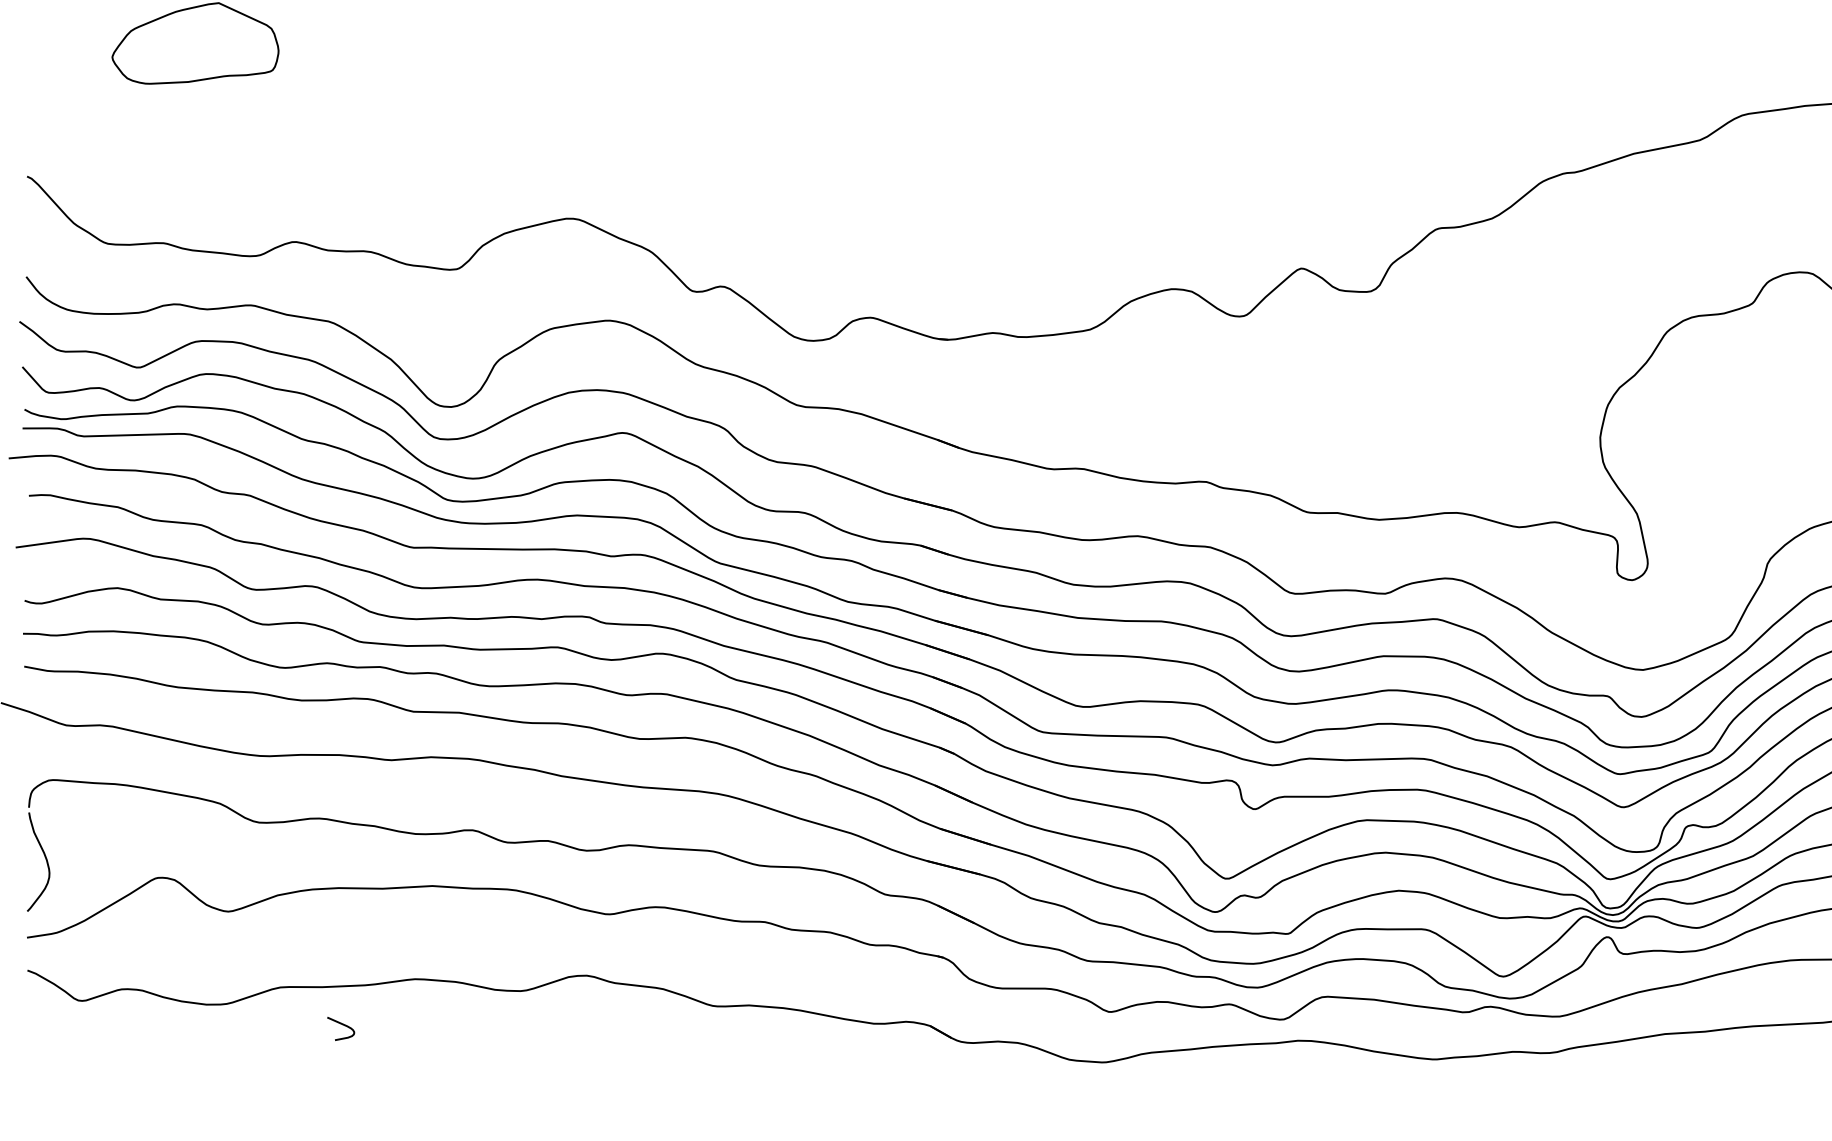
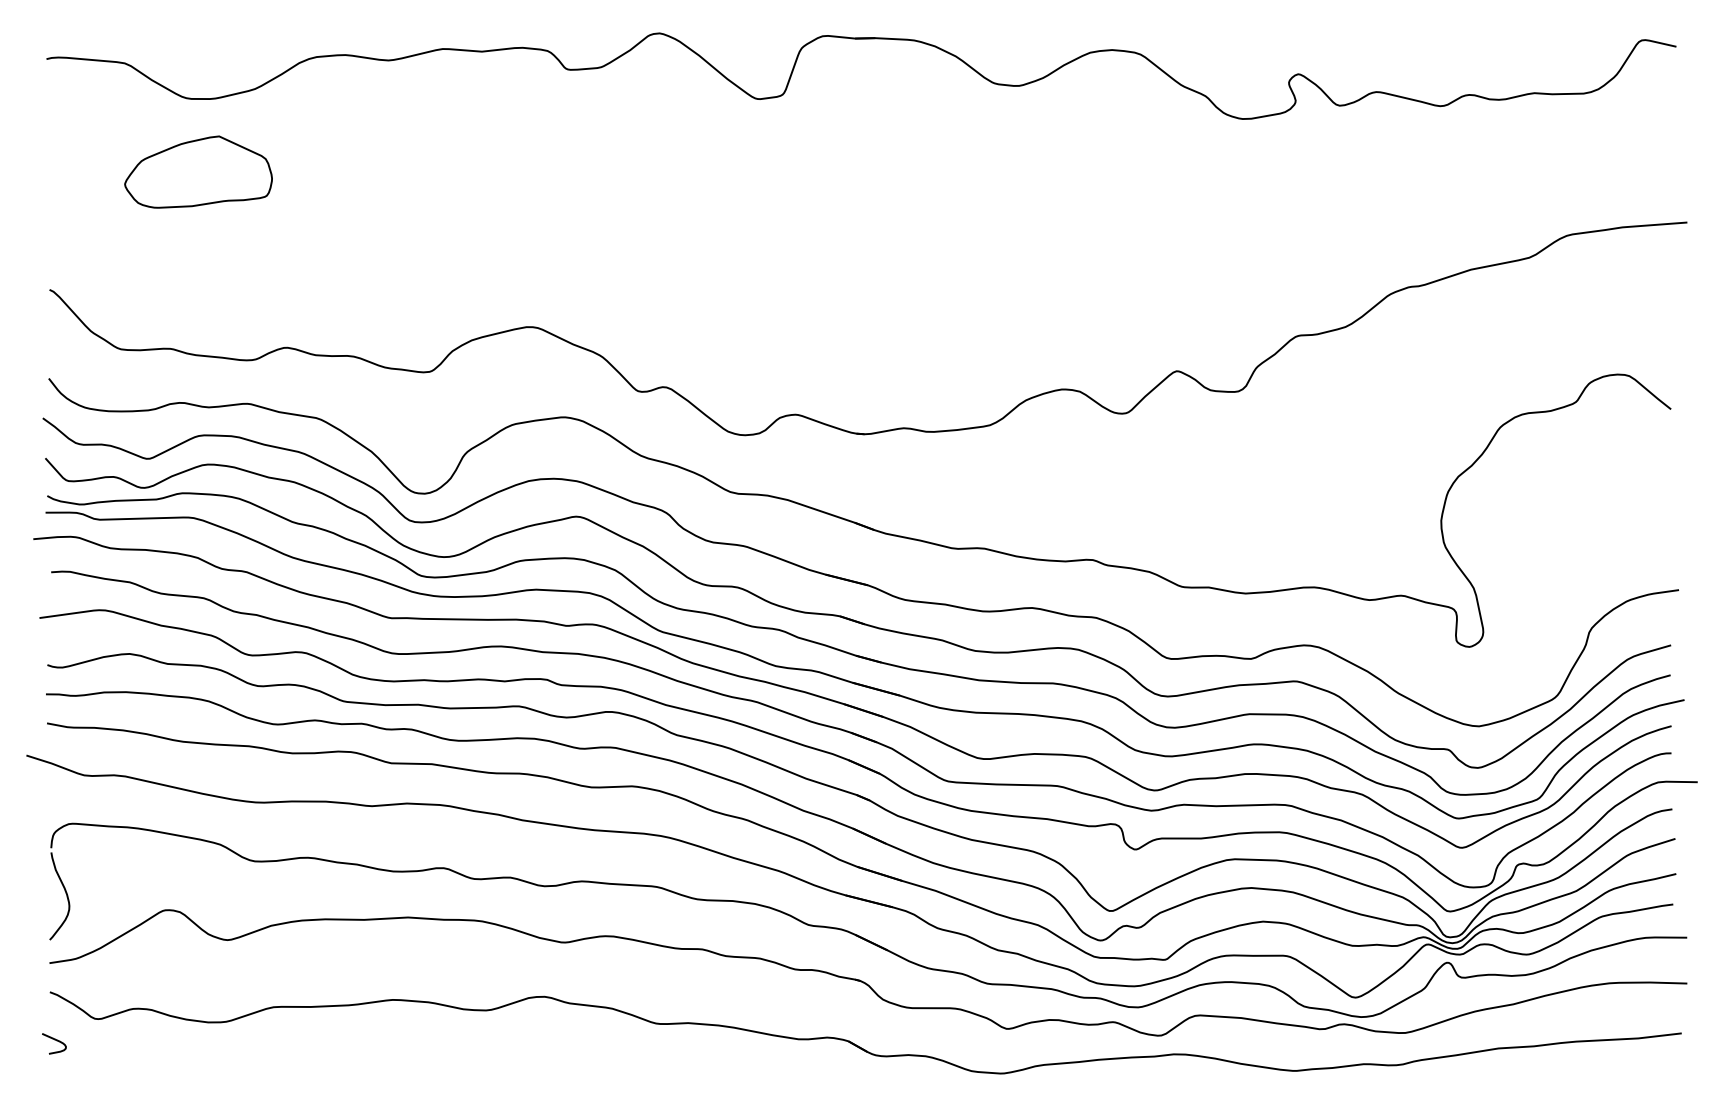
curve: (343, 1026) -> (56, 1041), moved

